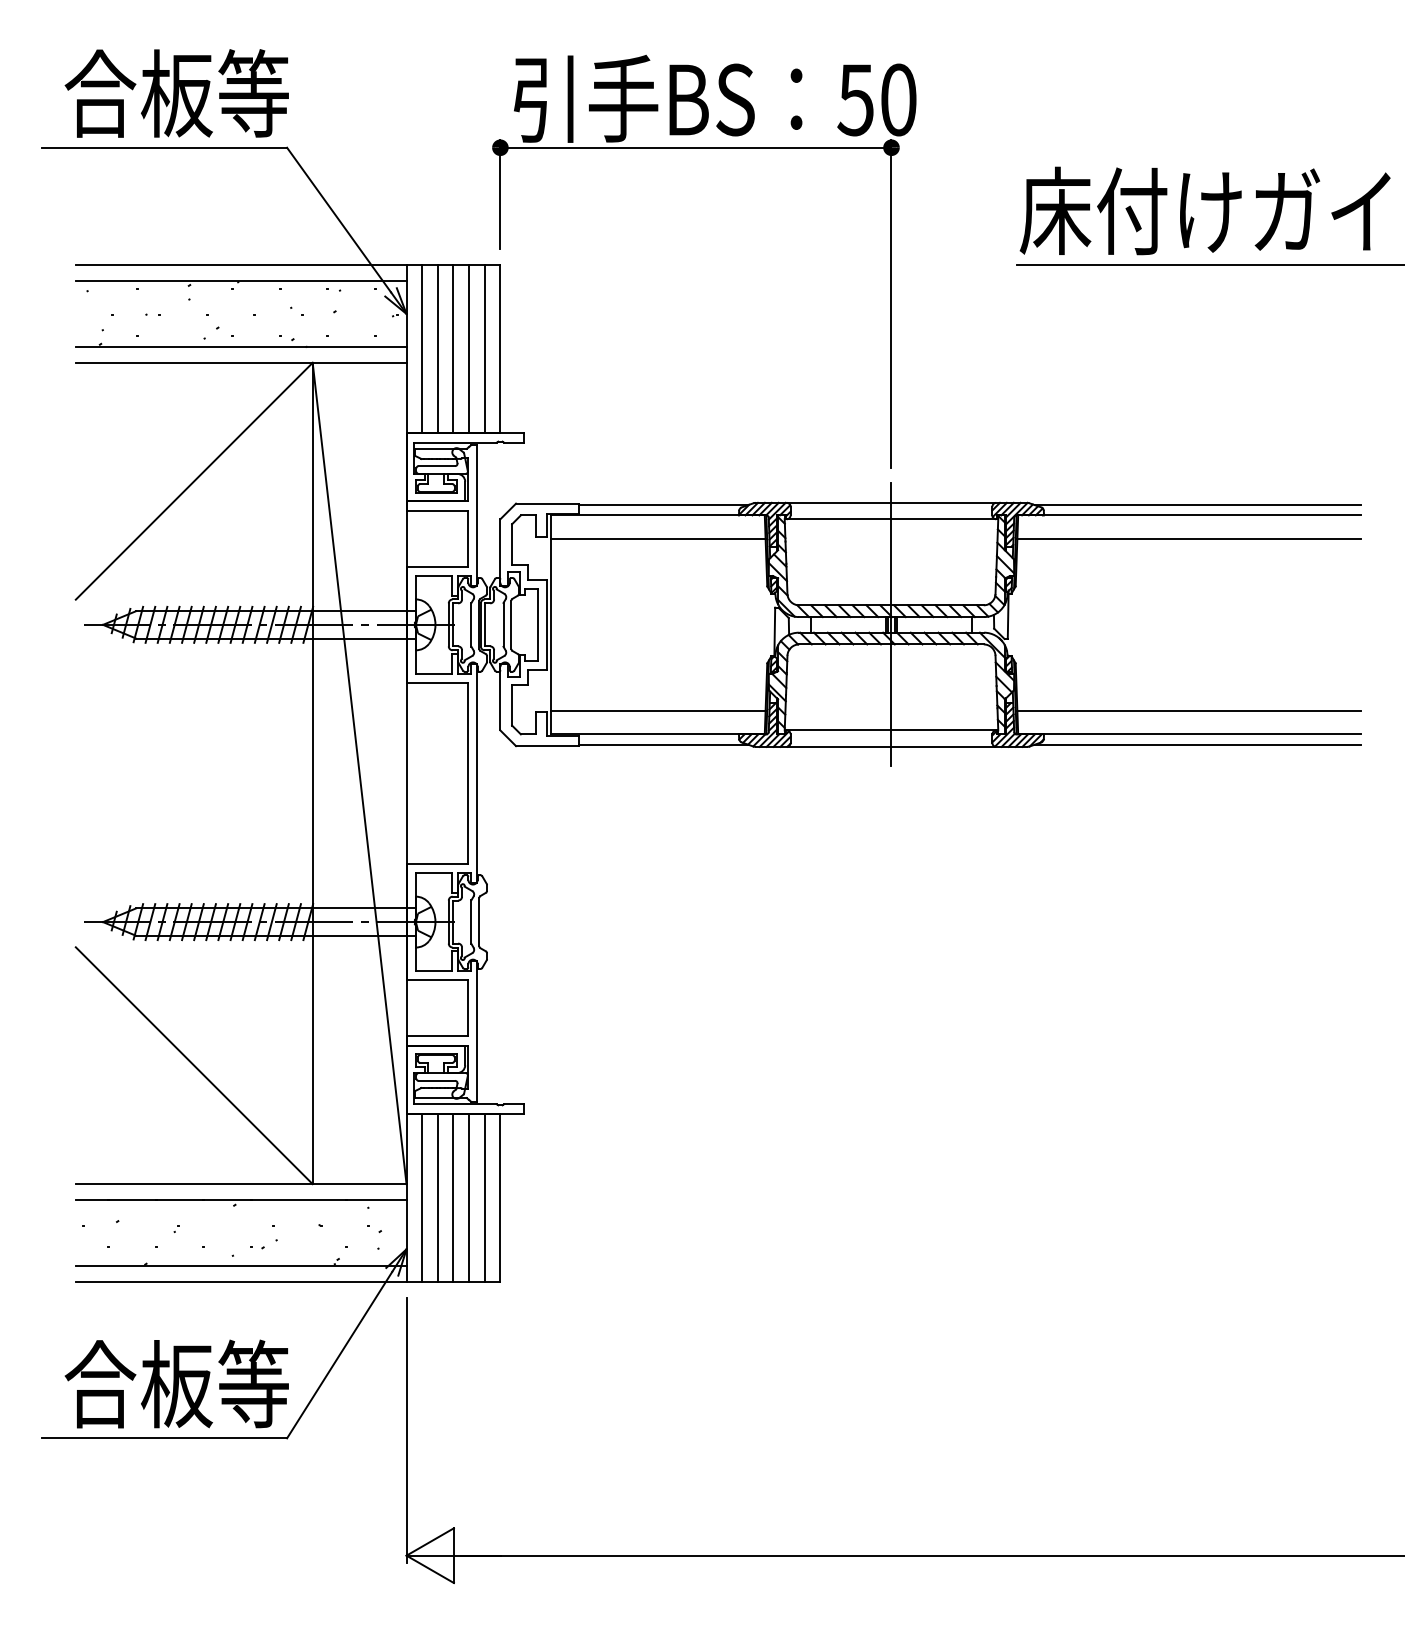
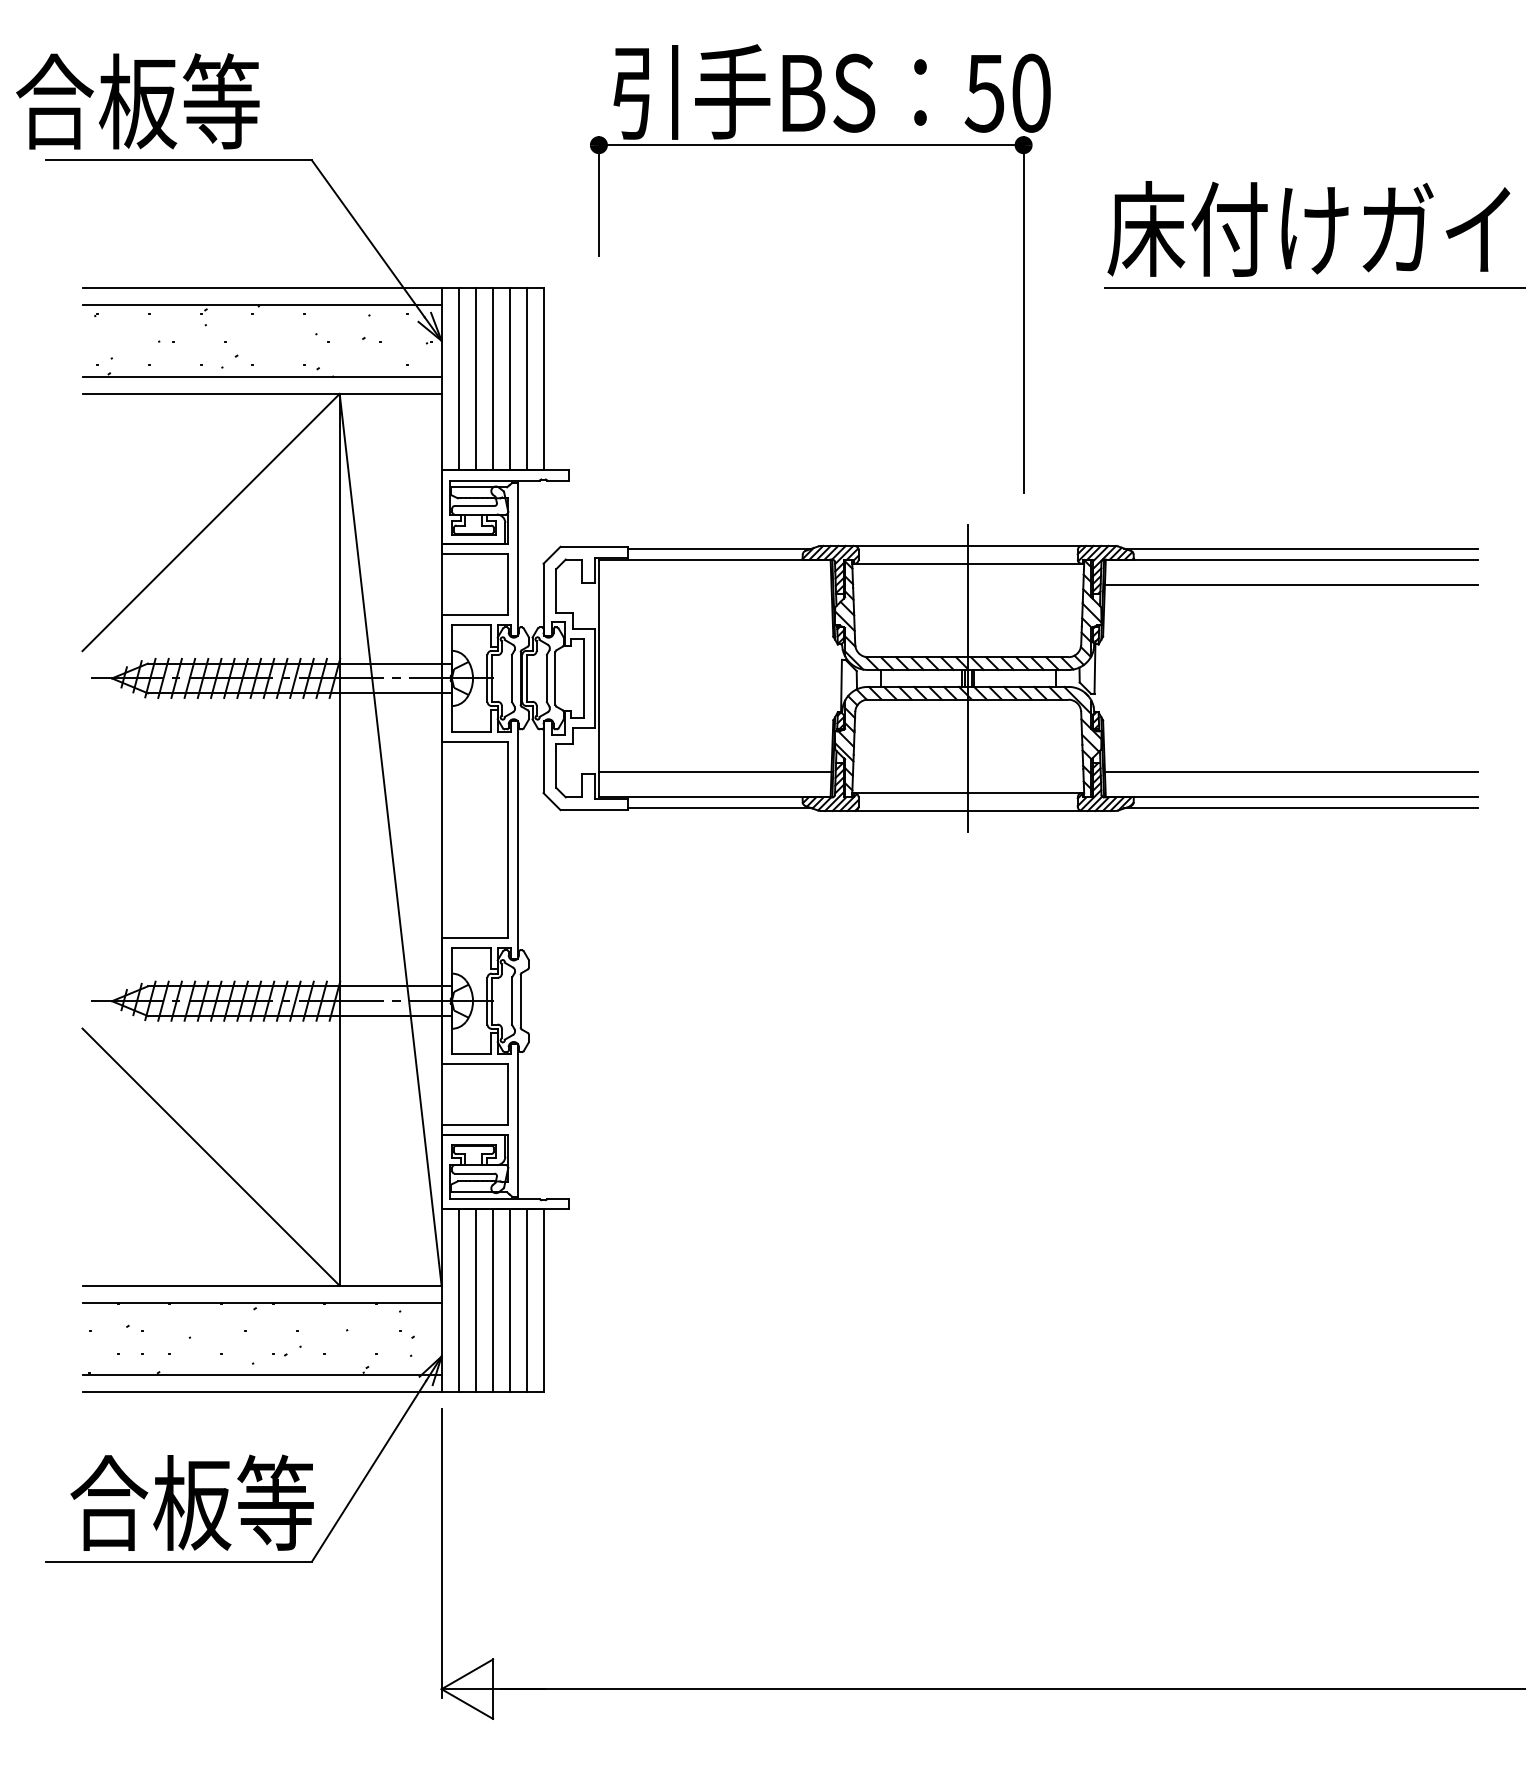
text: (176, 93) -> (137, 101), moved
part: (704, 148) -> (820, 145), moved
line: (658, 538) -> (715, 584), removed

